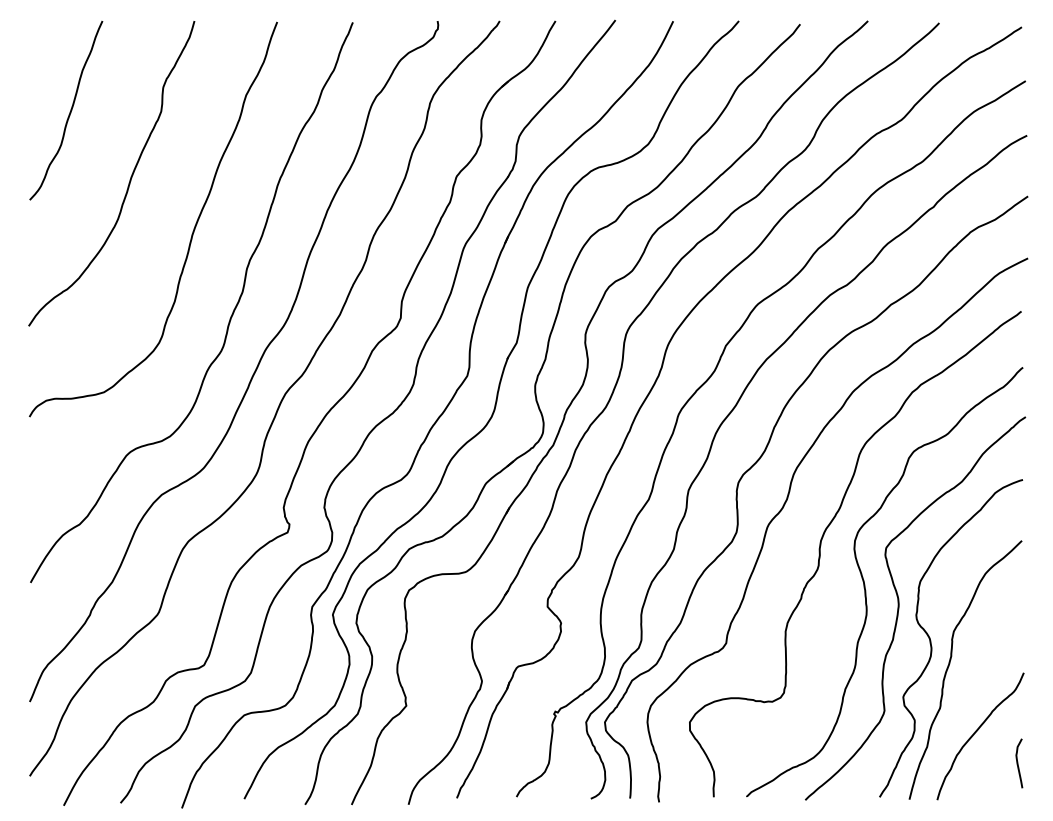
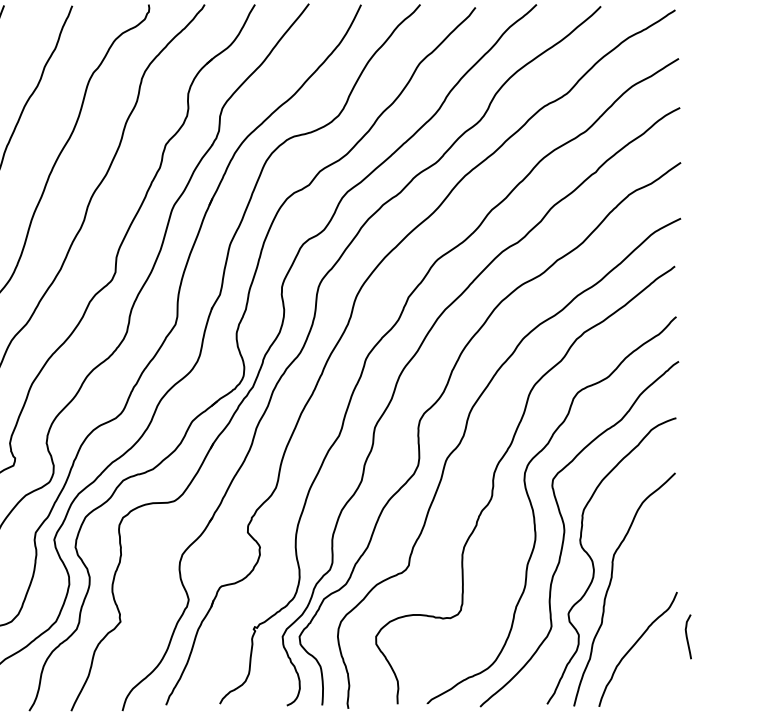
curve: (1018, 763) -> (687, 636), moved

